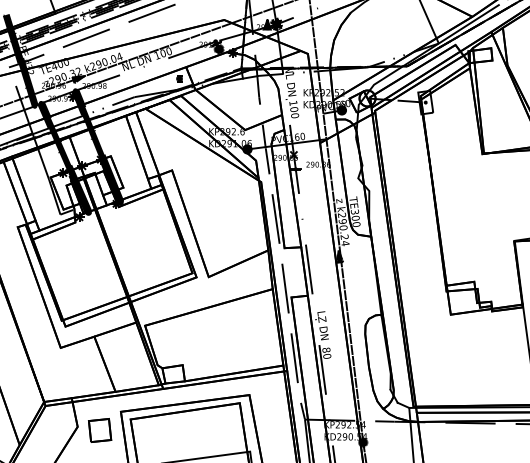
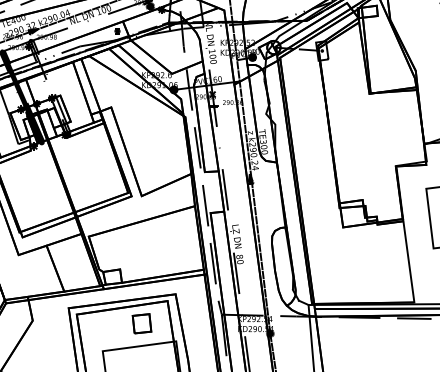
fill: (97, 146) -> (49, 87), removed
part: (100, 430) -> (142, 323), moved

